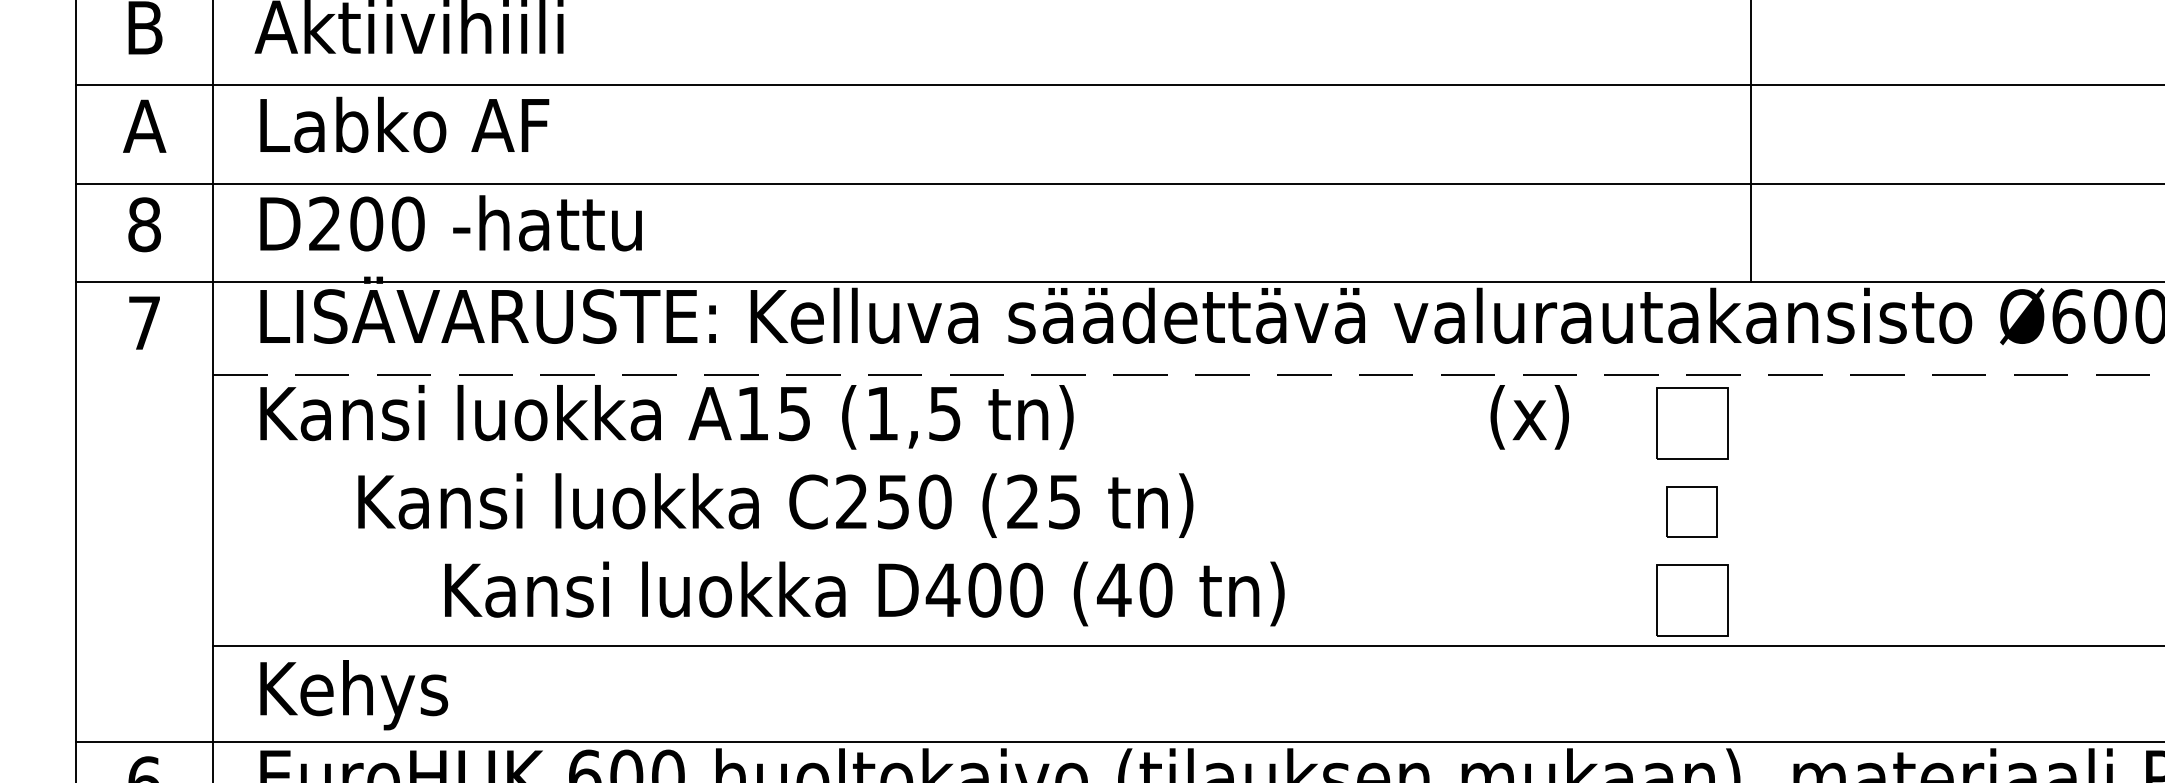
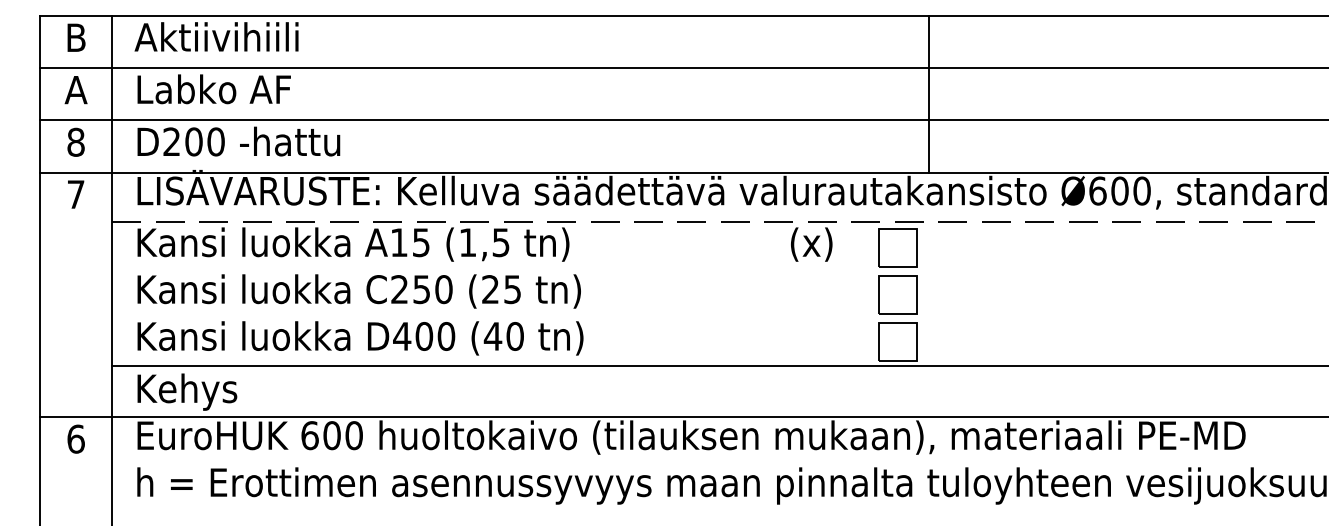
text: (774, 505) -> (358, 291), moved
part: (1691, 511) -> (897, 294), size x1.43
text: (864, 594) -> (360, 338), moved

